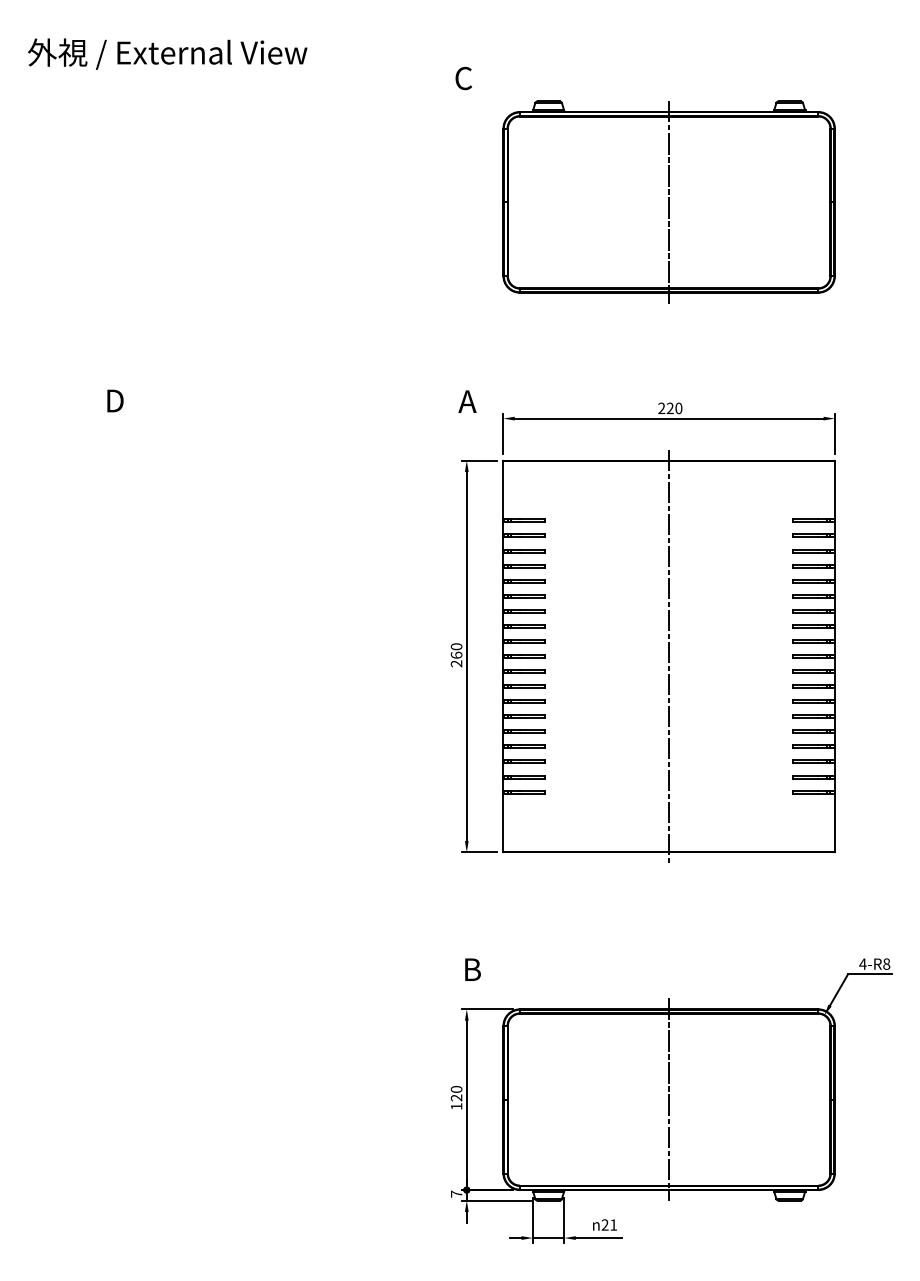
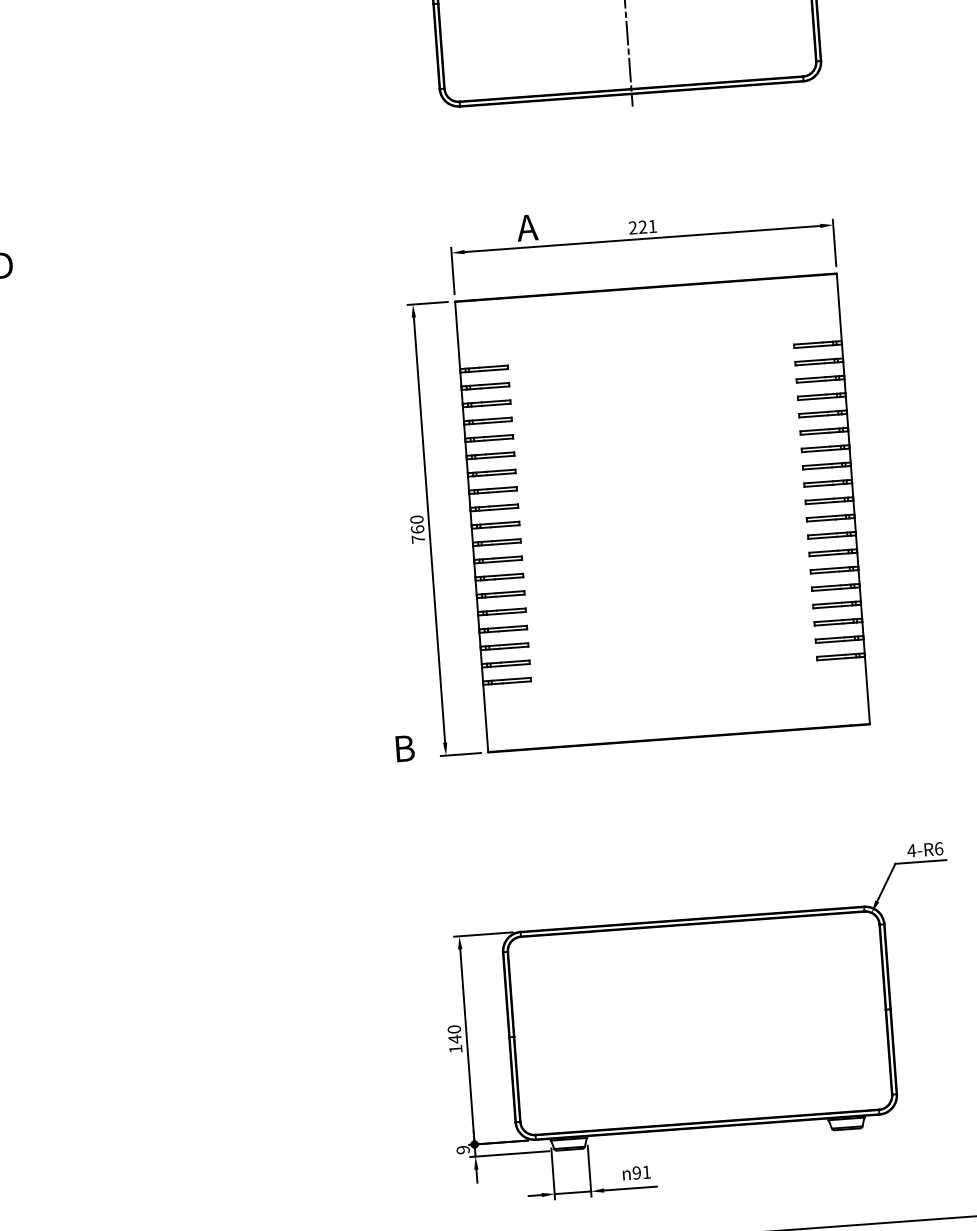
text: (467, 401) -> (527, 227), moved
text: (678, 408) -> (652, 226), 220 -> 221
line: (669, 656) -> (662, 512), removed
text: (456, 663) -> (418, 538), 260 -> 760
text: (886, 963) -> (938, 848), 4-R8 -> 4-R6
text: (472, 969) -> (404, 748), moved
text: (456, 1097) -> (454, 1038), 120 -> 140
line: (669, 1099) -> (700, 1023), removed
text: (456, 1193) -> (463, 1149), 7 -> 9
text: (604, 1225) -> (636, 1173), 21 -> 91

